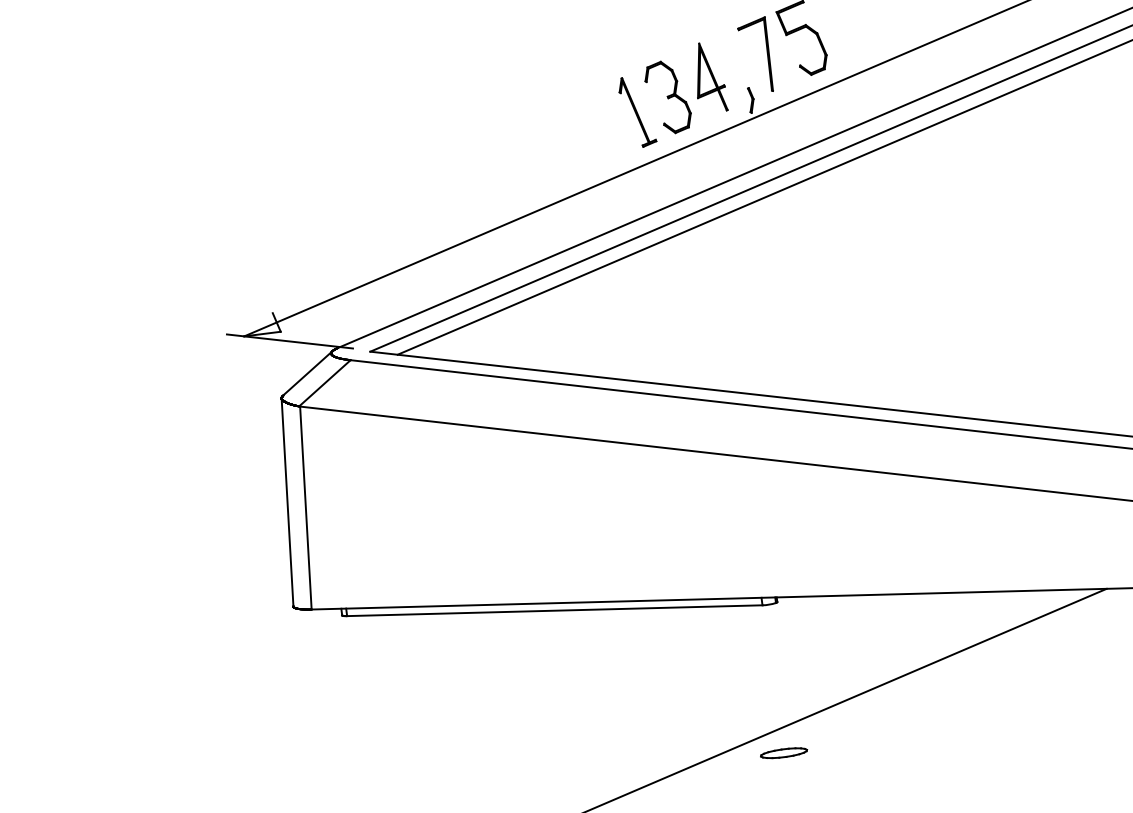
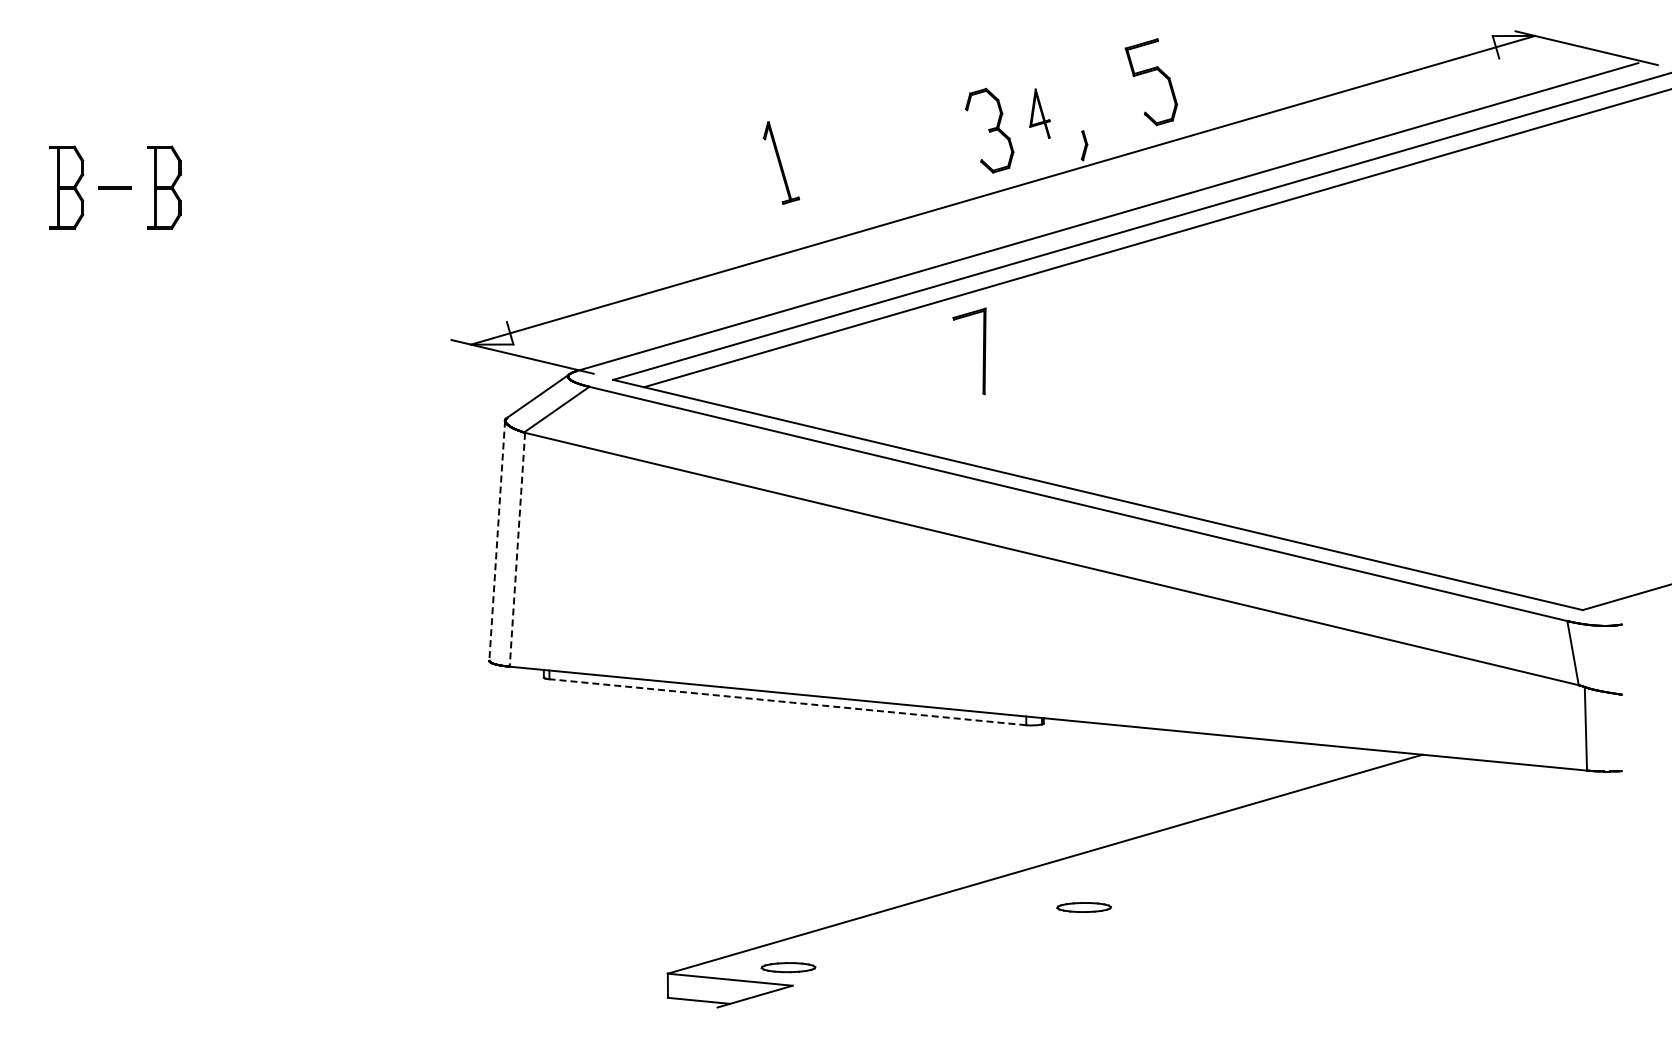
part: (767, 54) -> (983, 351), moved
part: (709, 77) -> (1039, 113), size x0.6
part: (637, 111) -> (781, 162), moved
line: (287, 503) -> (497, 541), solid -> dashed
line: (306, 508) -> (517, 550), solid -> dashed
line: (554, 610) -> (787, 702), solid -> dashed
part: (783, 753) -> (1083, 907), moved

